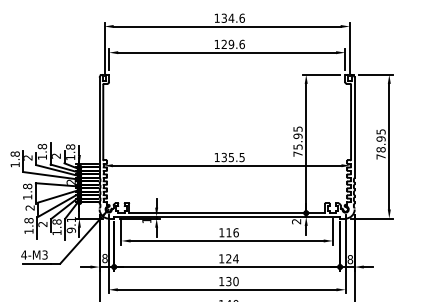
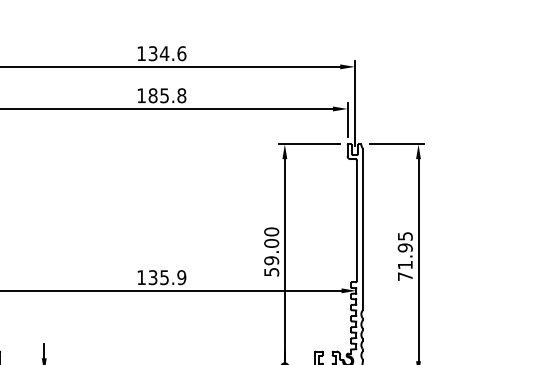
text: (232, 44) -> (166, 95), 129.6 -> 185.8
text: (297, 141) -> (270, 251), 75.95 -> 59.00
text: (380, 149) -> (404, 264), 78.95 -> 71.95
text: (241, 156) -> (180, 275), 135.5 -> 135.9

